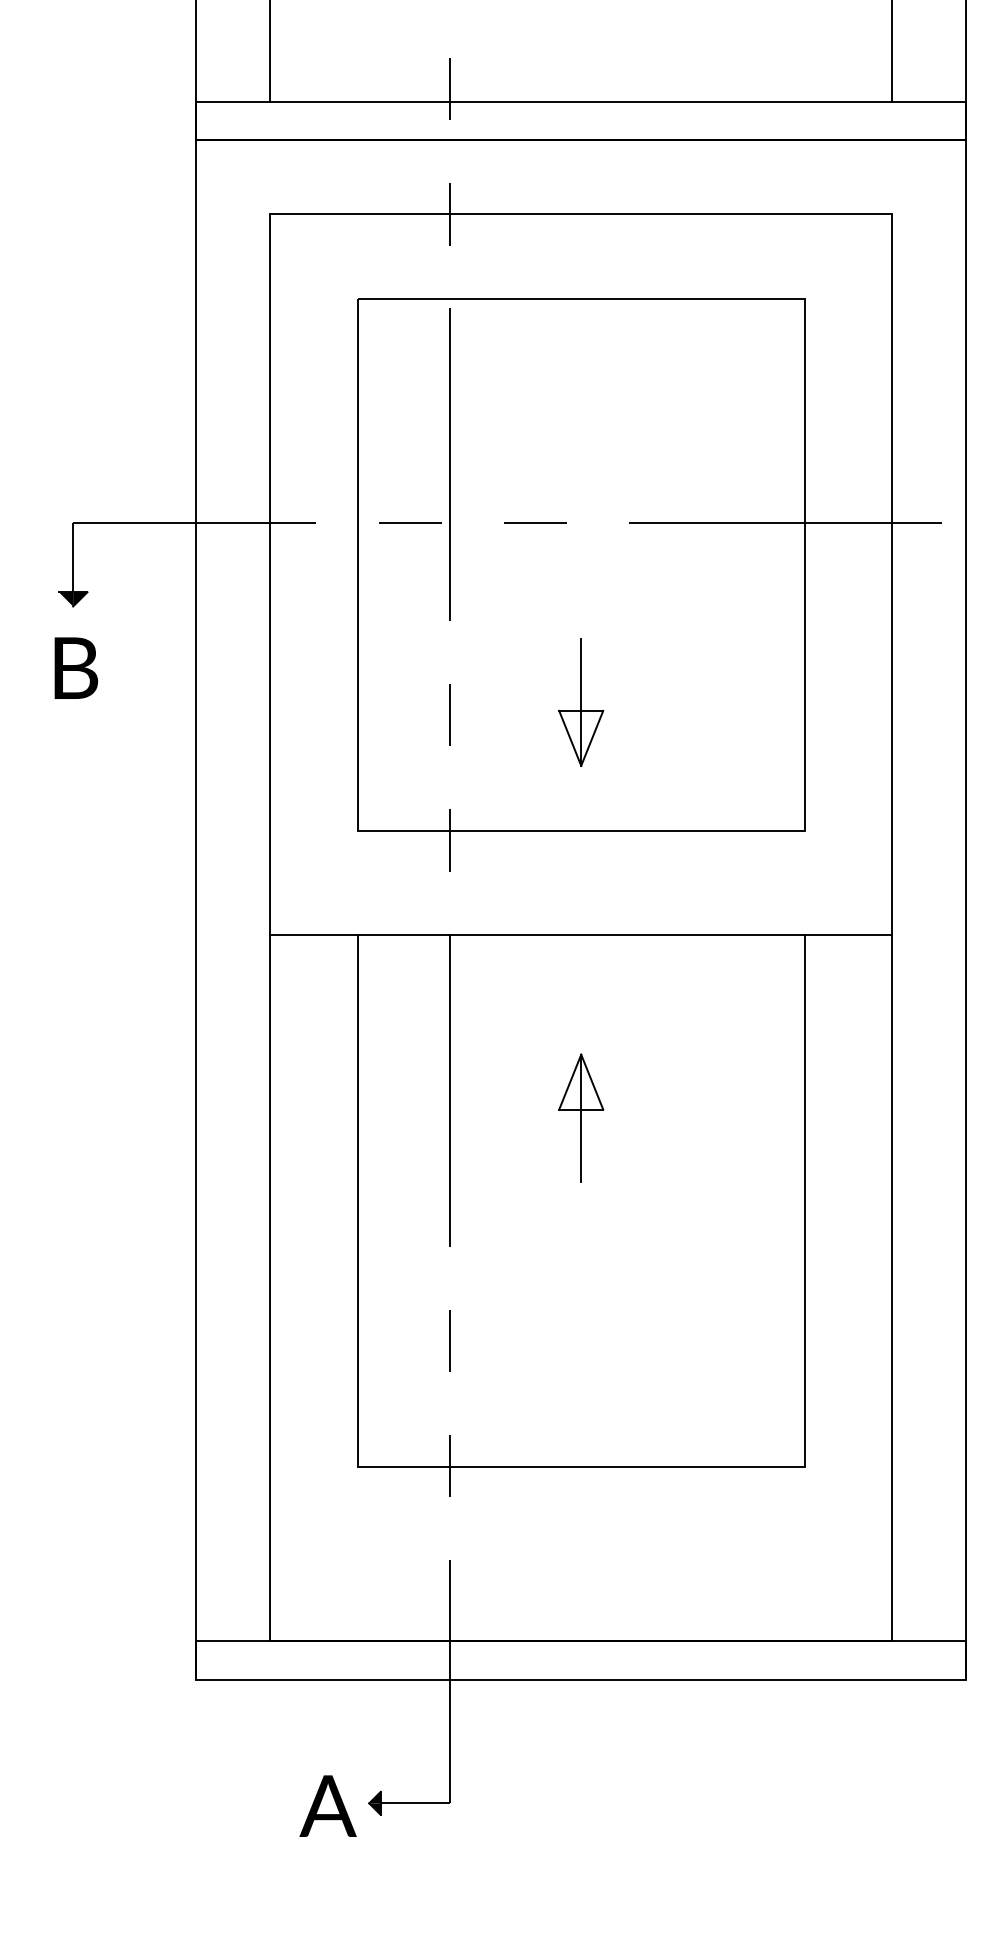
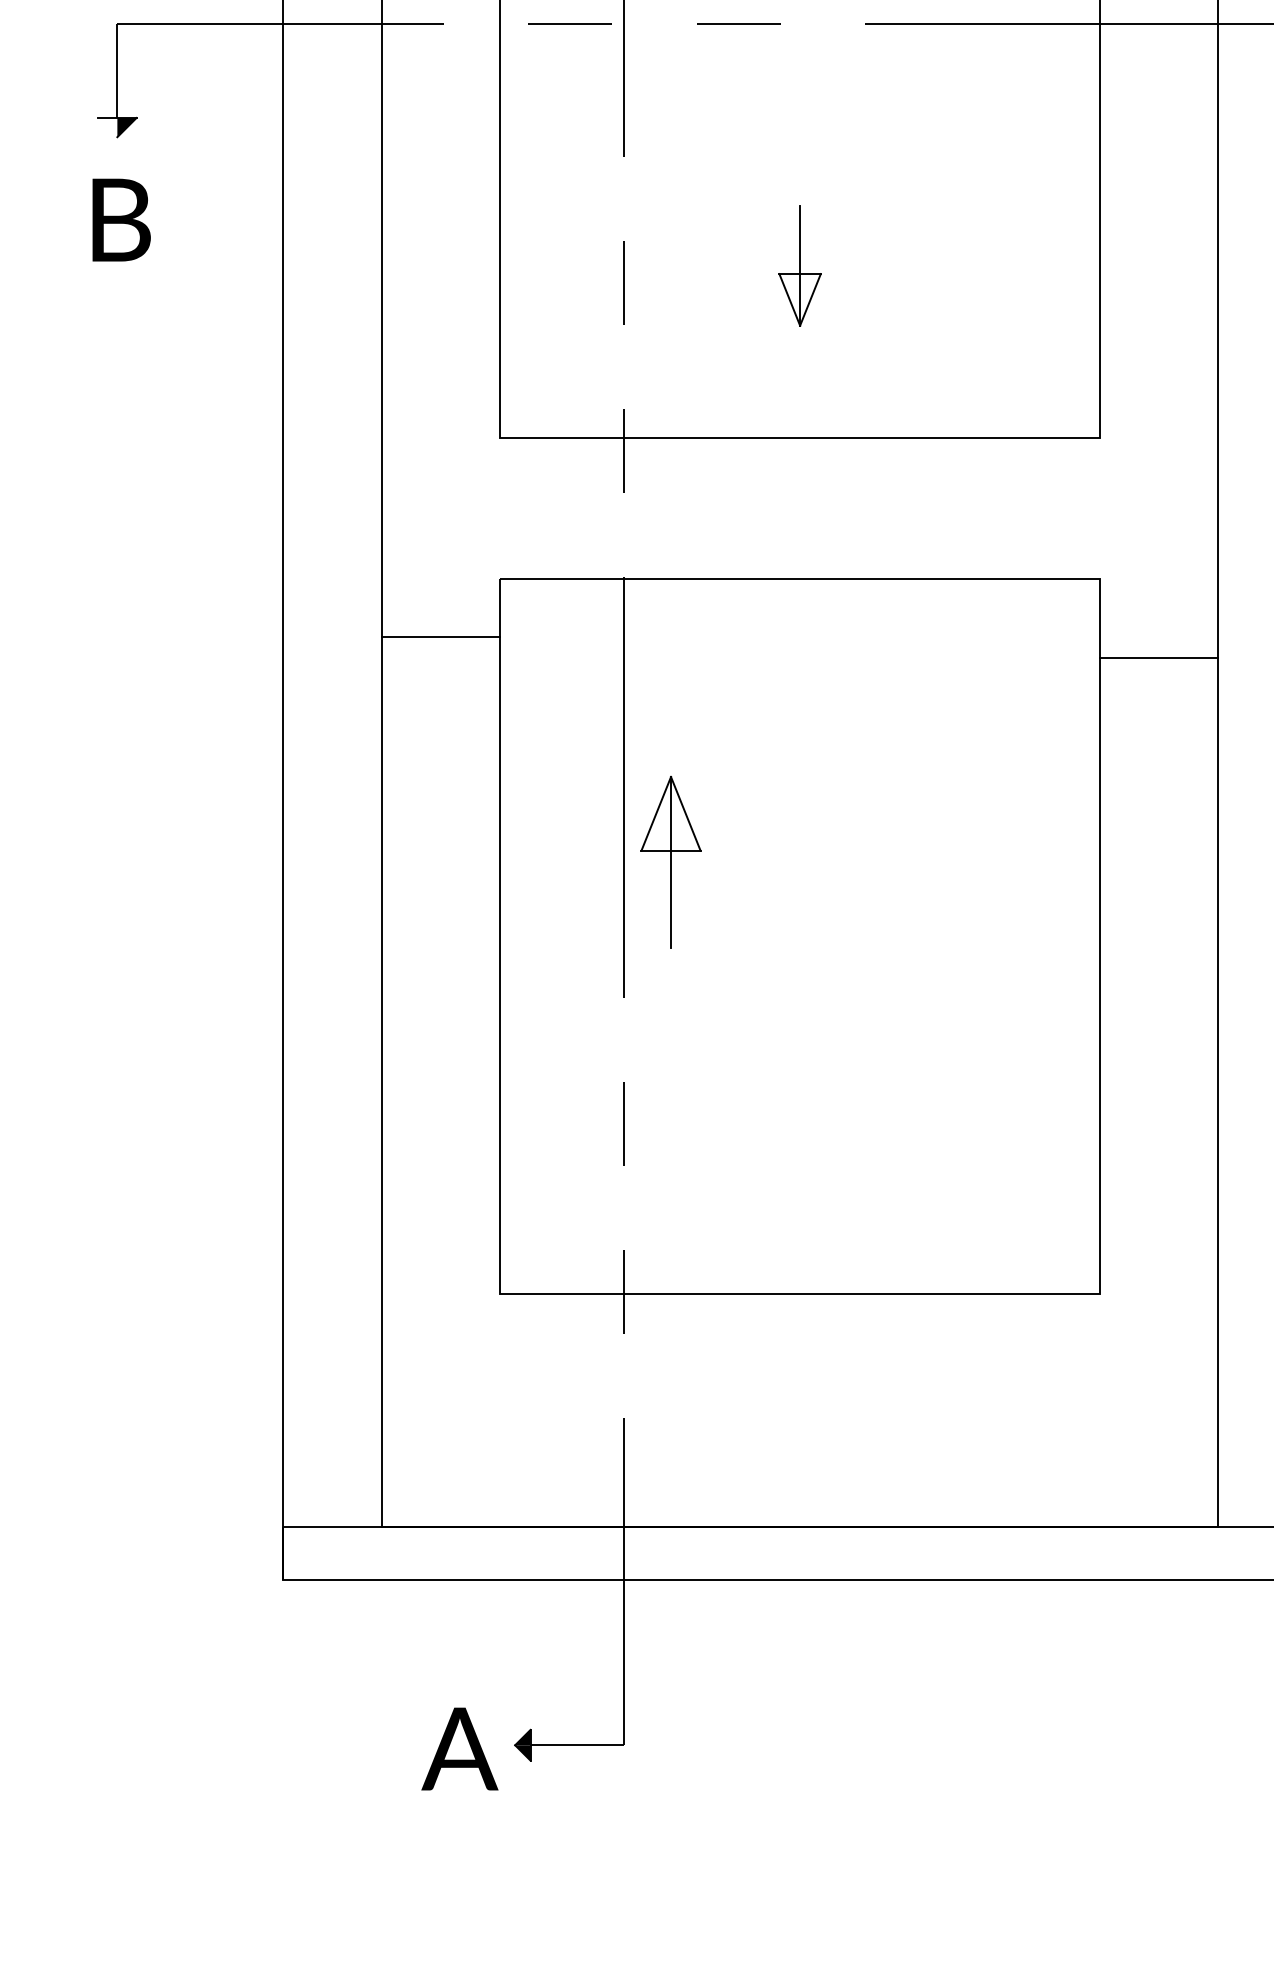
fill: (65, 599) -> (107, 127), removed
part: (581, 702) -> (800, 266), size x0.7
line: (313, 935) -> (440, 636), moved
line: (848, 935) -> (1159, 658), moved
part: (581, 1117) -> (671, 861), moved

